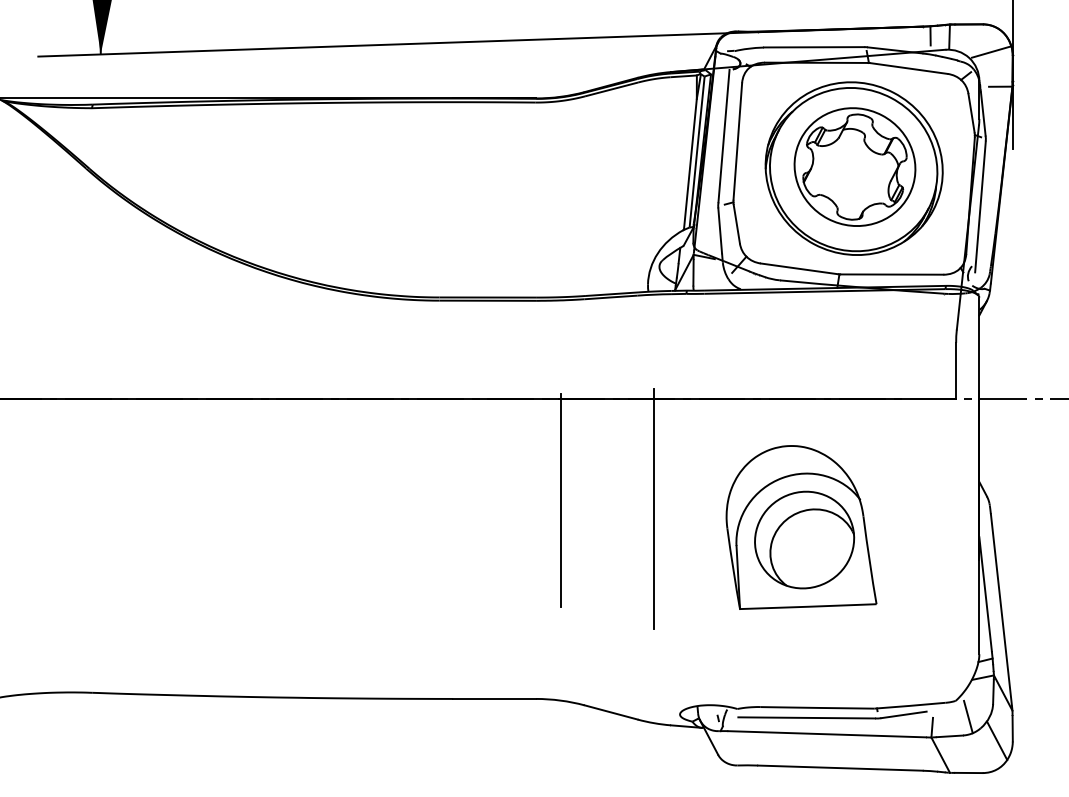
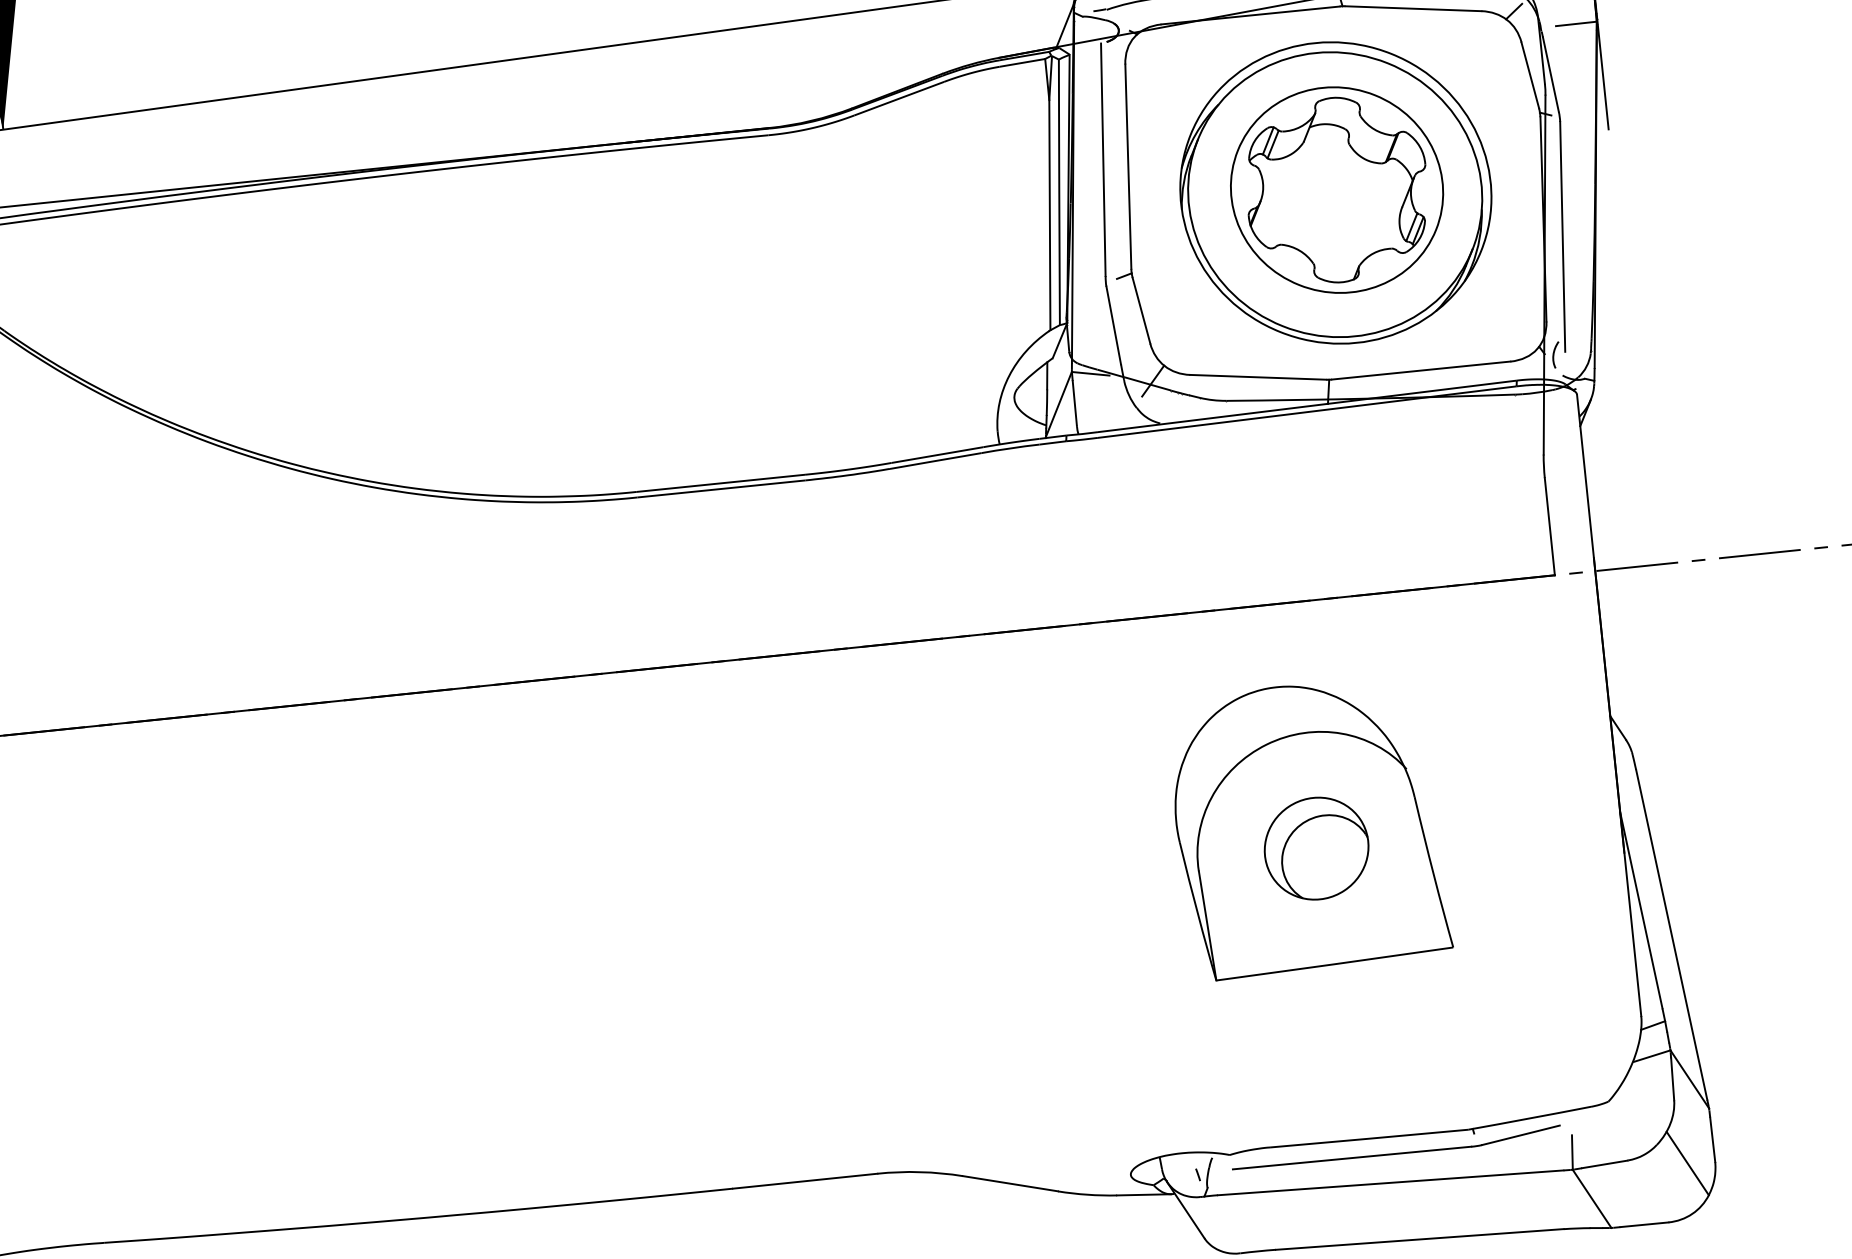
line: (560, 500) -> (884, 823), removed
line: (654, 508) -> (1049, 820), removed
part: (804, 539) -> (1316, 847), size x0.6
line: (968, 716) -> (1633, 1126), removed

